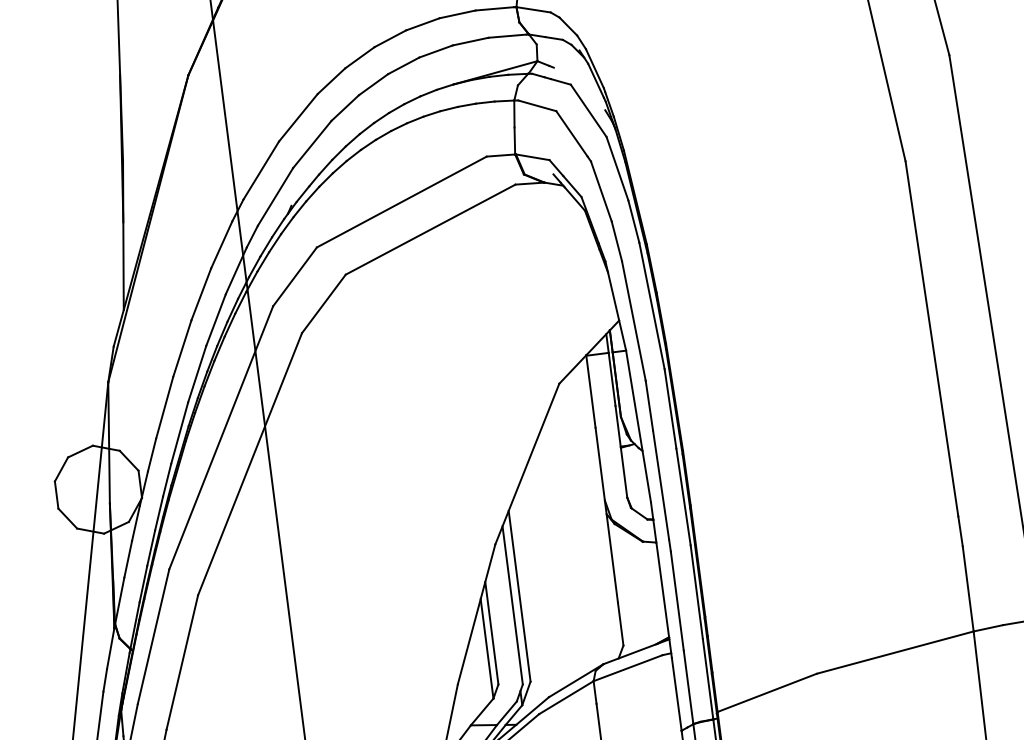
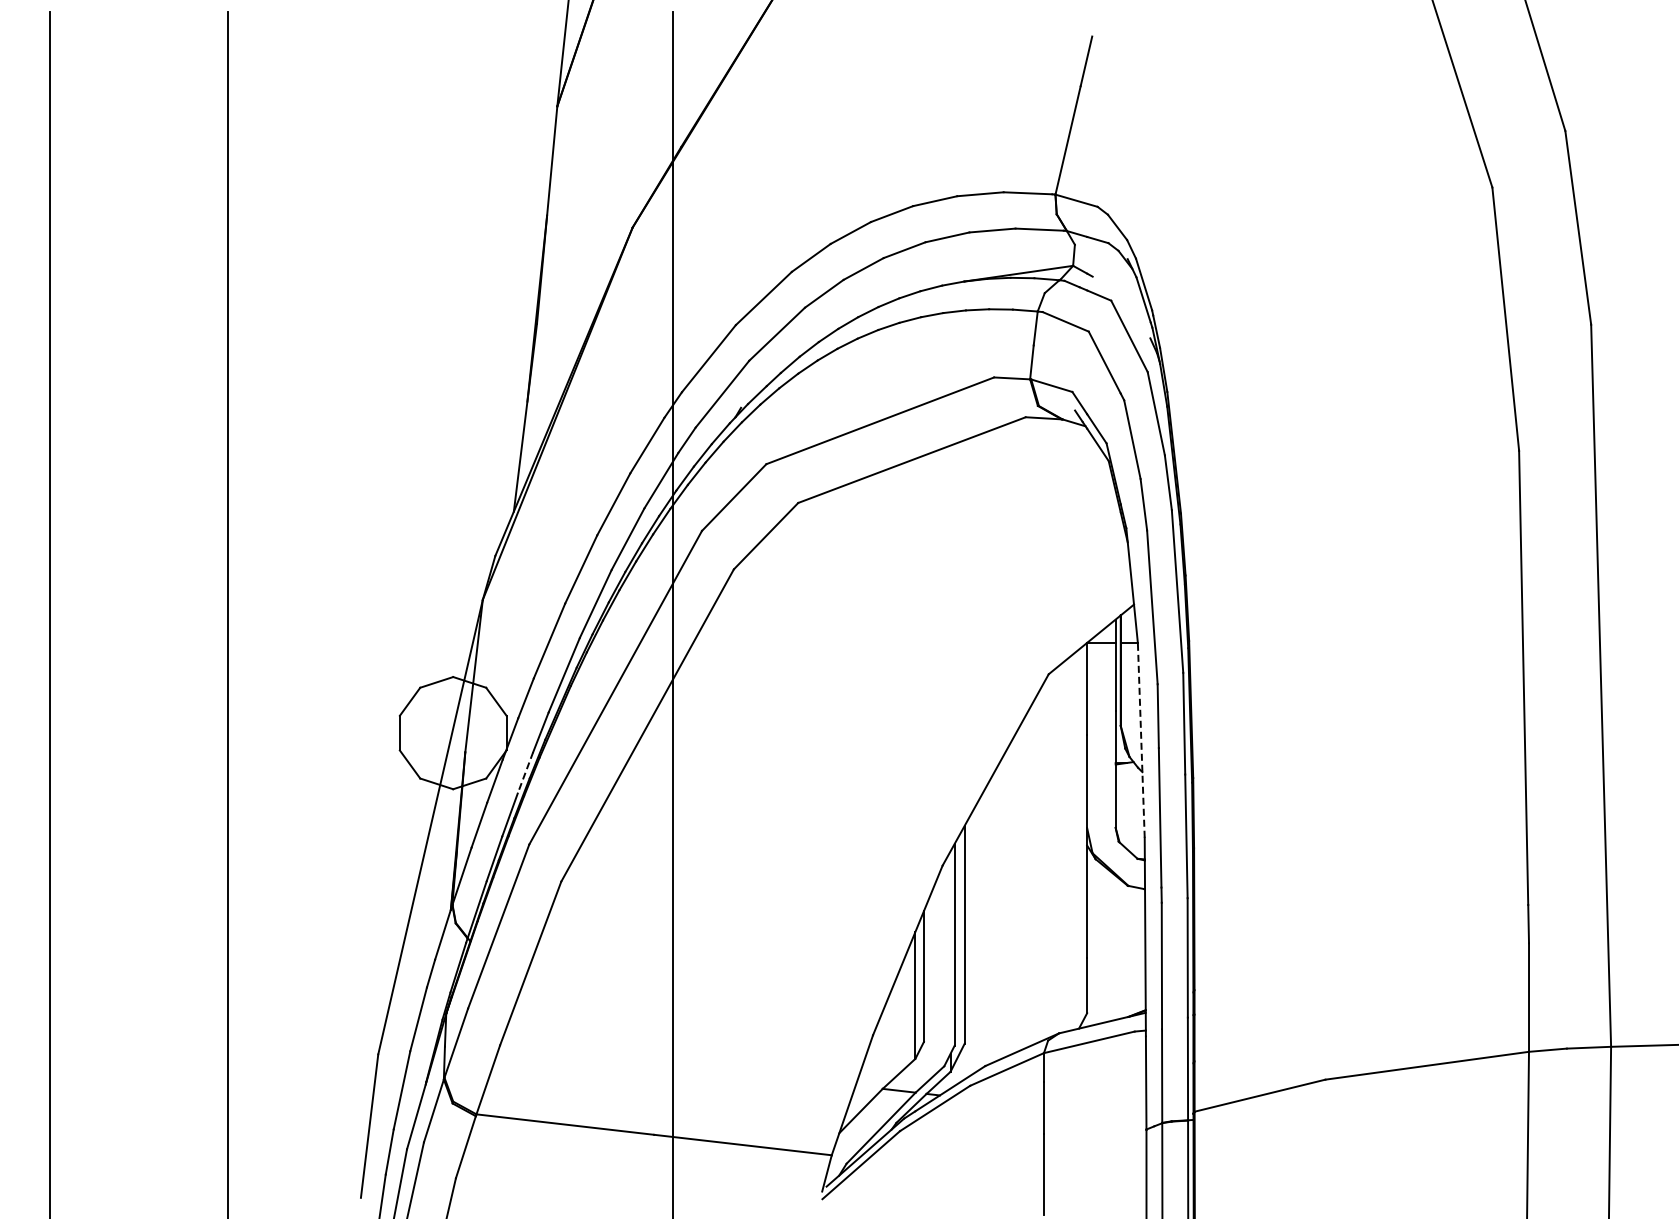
line: (638, 425) -> (1141, 739), solid -> dashed
line: (159, 514) -> (525, 773), solid -> dashed

